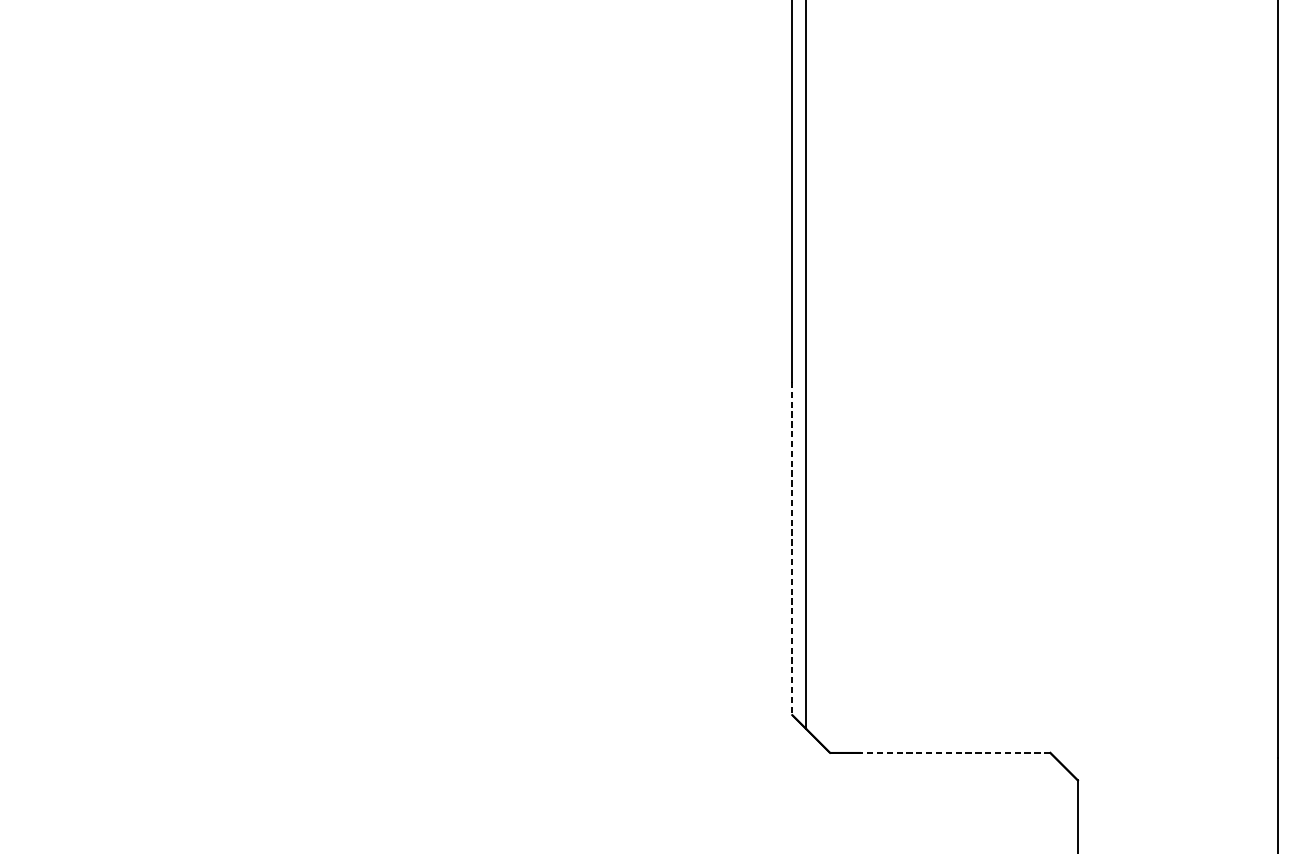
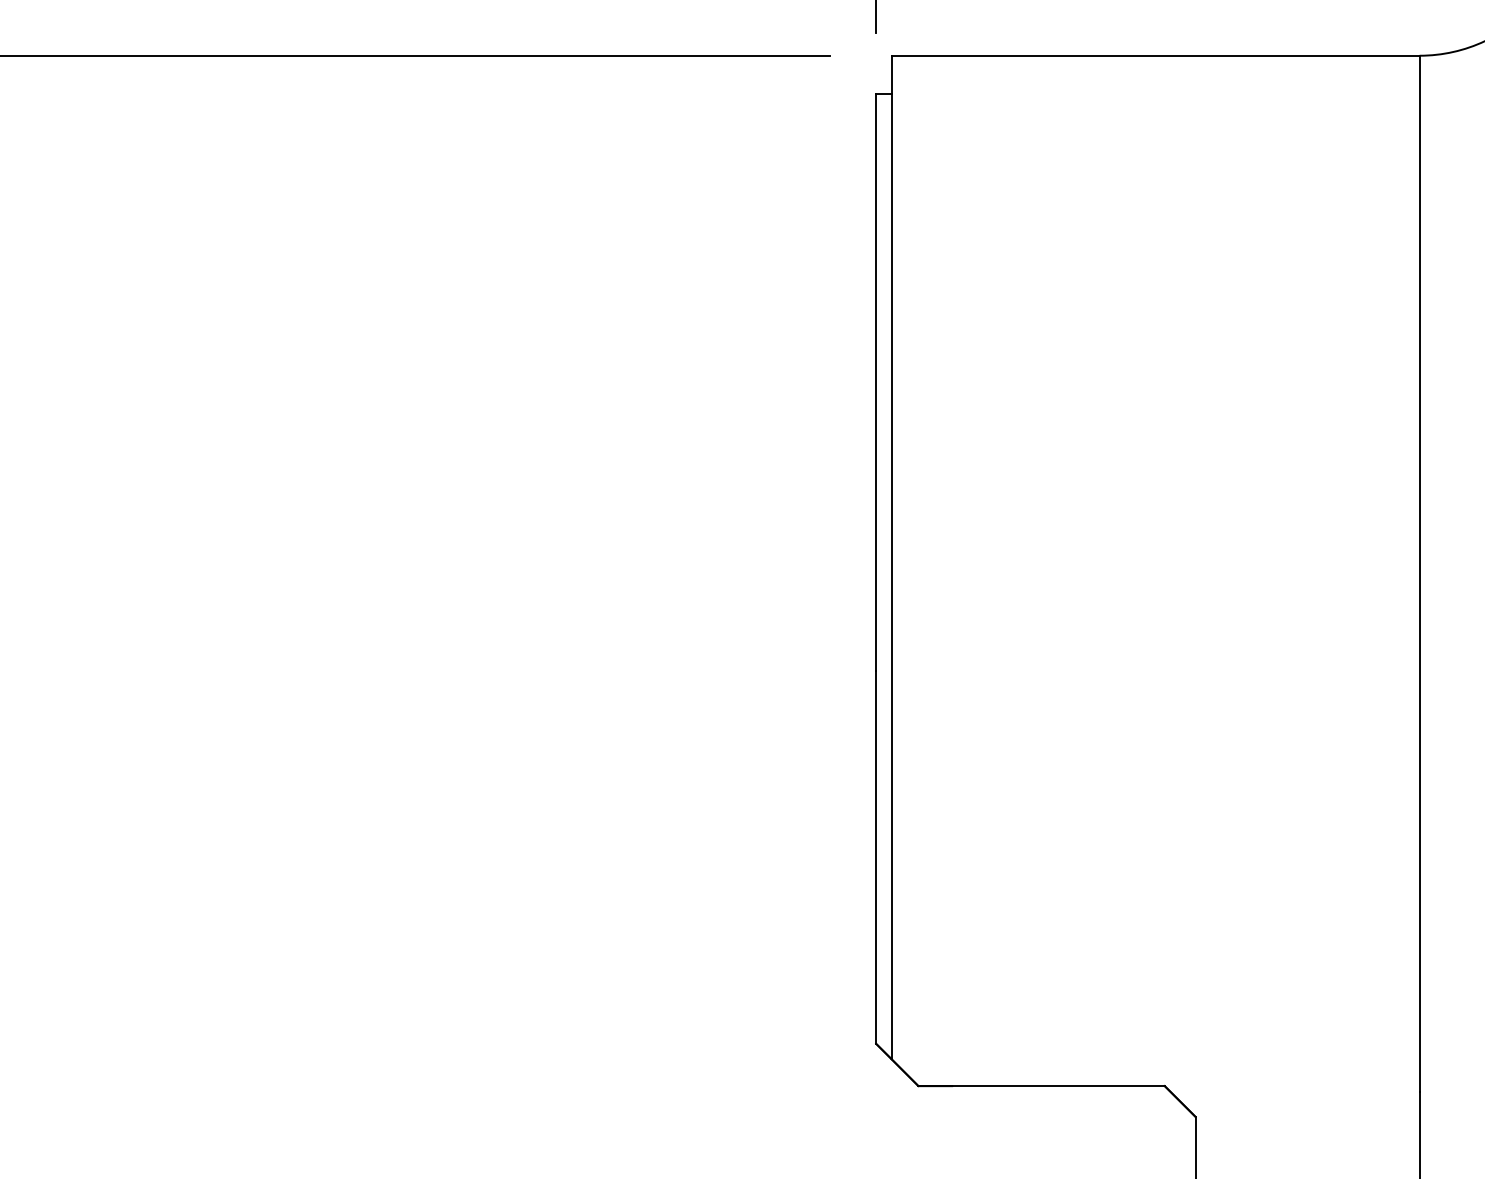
line: (792, 549) -> (876, 858), dashed -> solid
line: (940, 753) -> (1041, 1086), dashed -> solid

